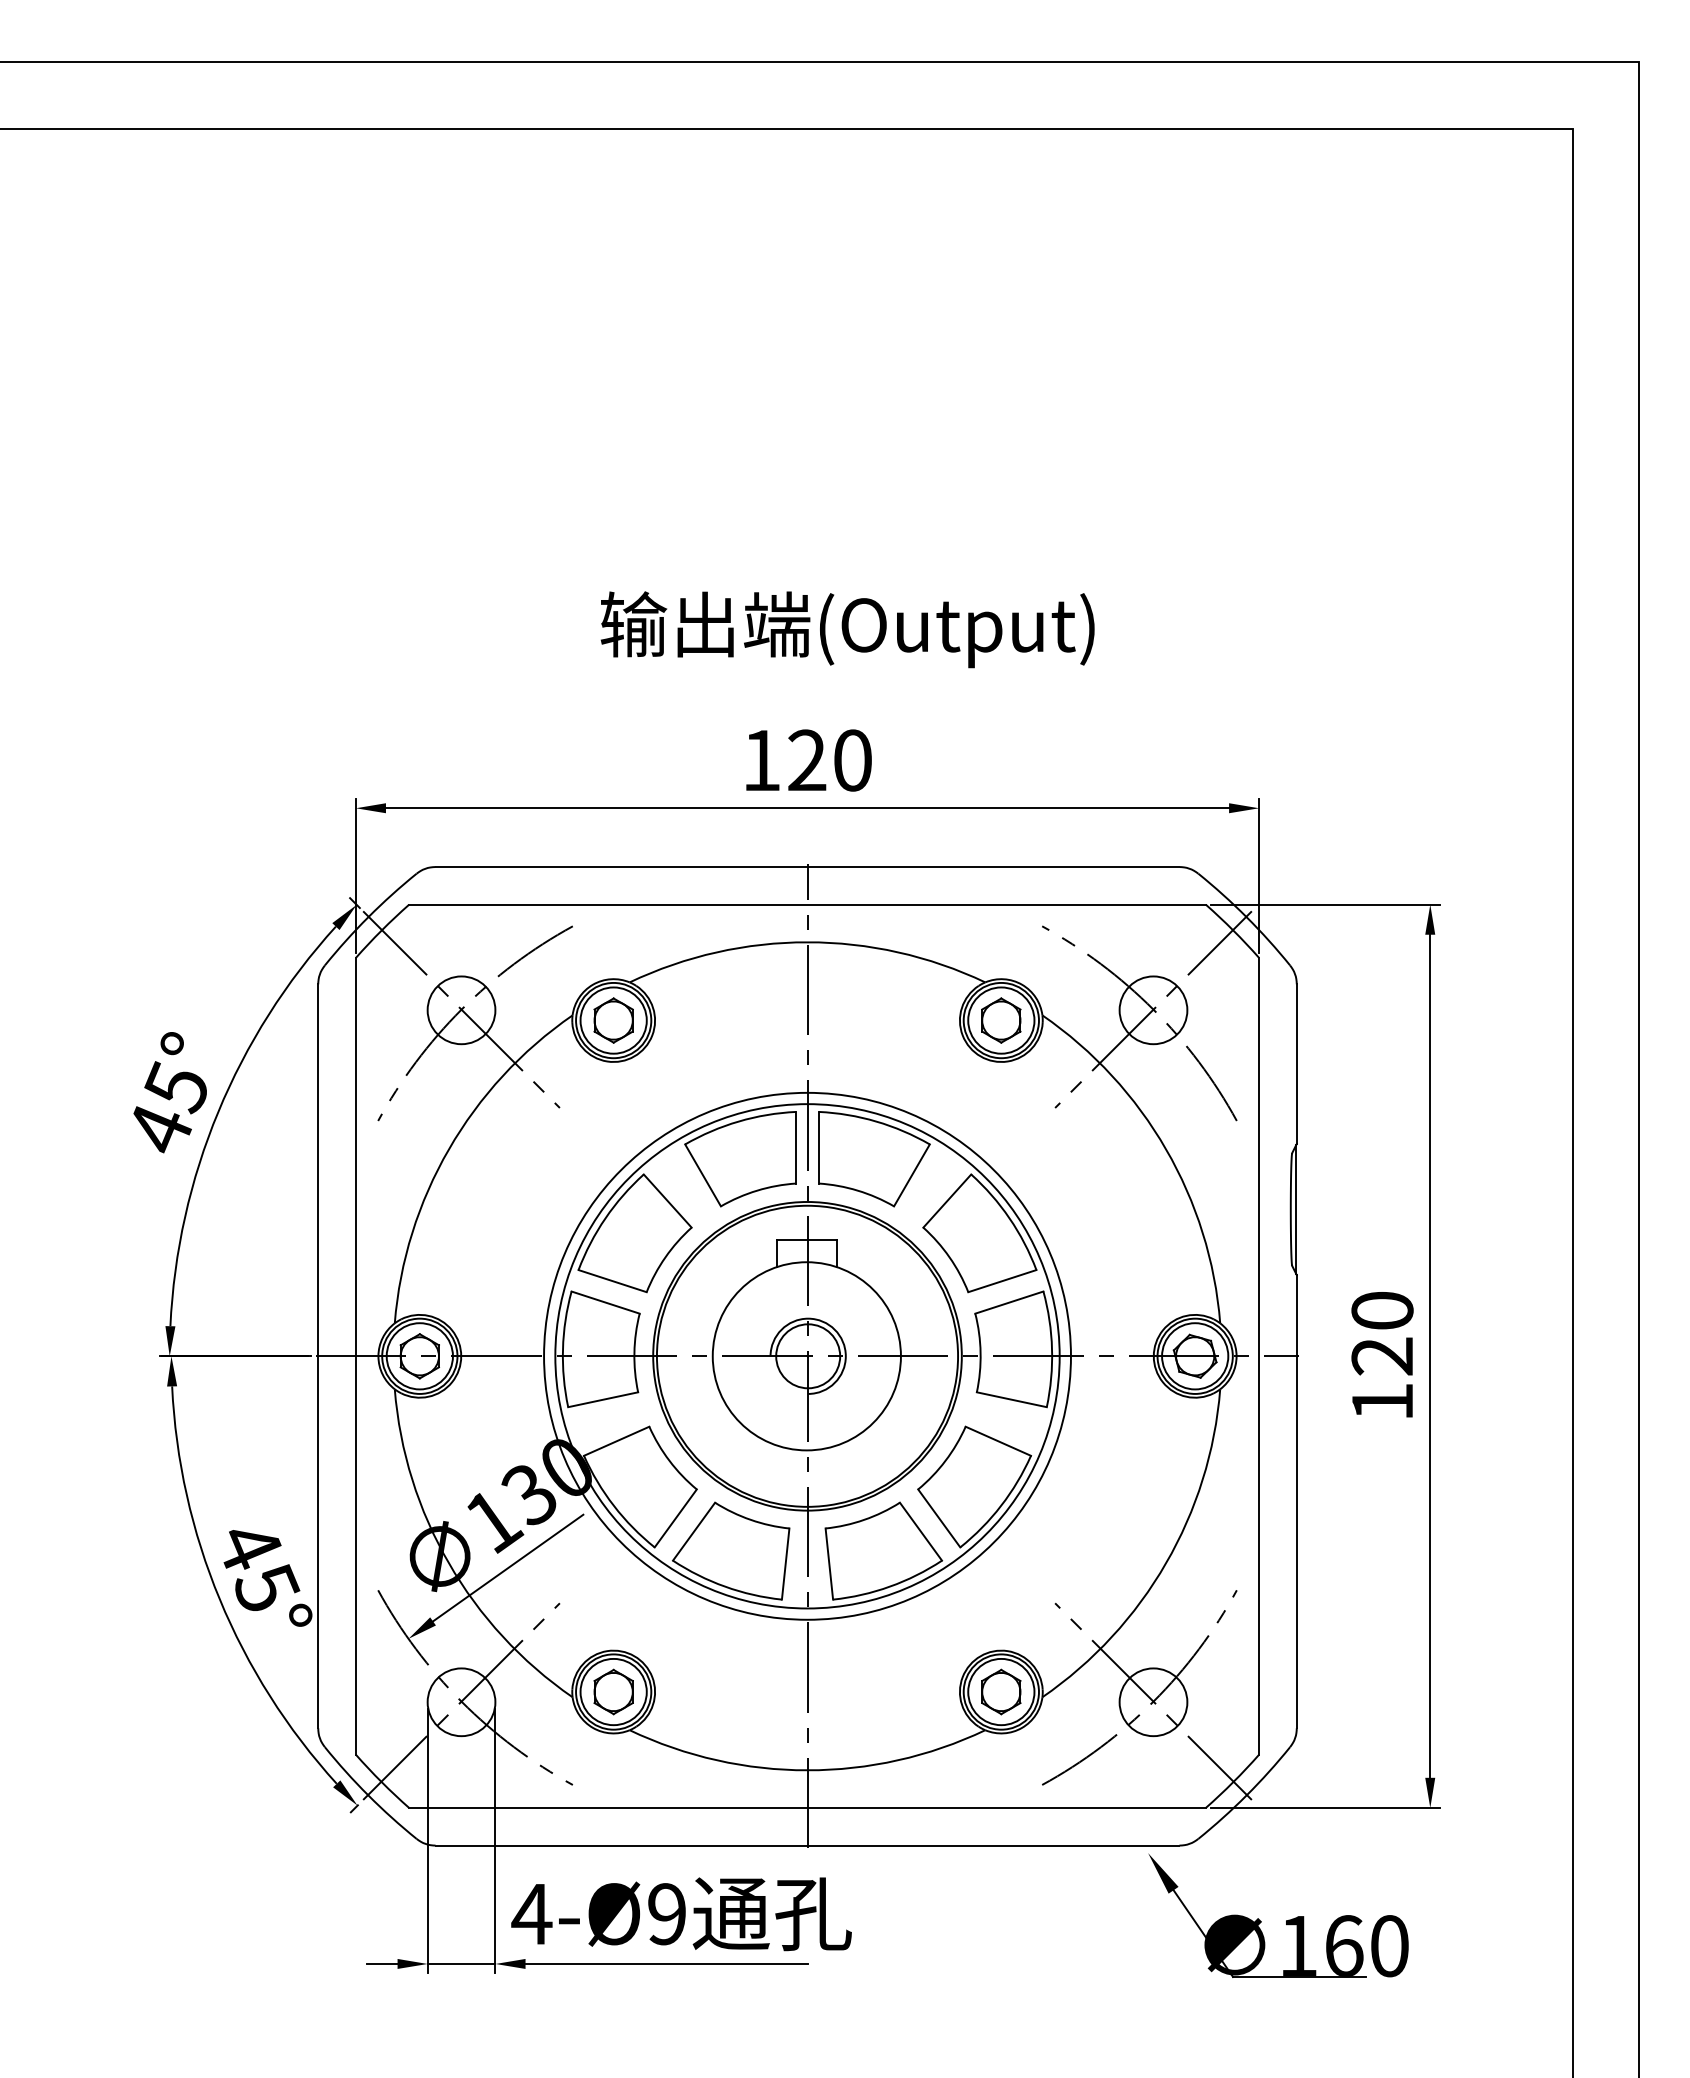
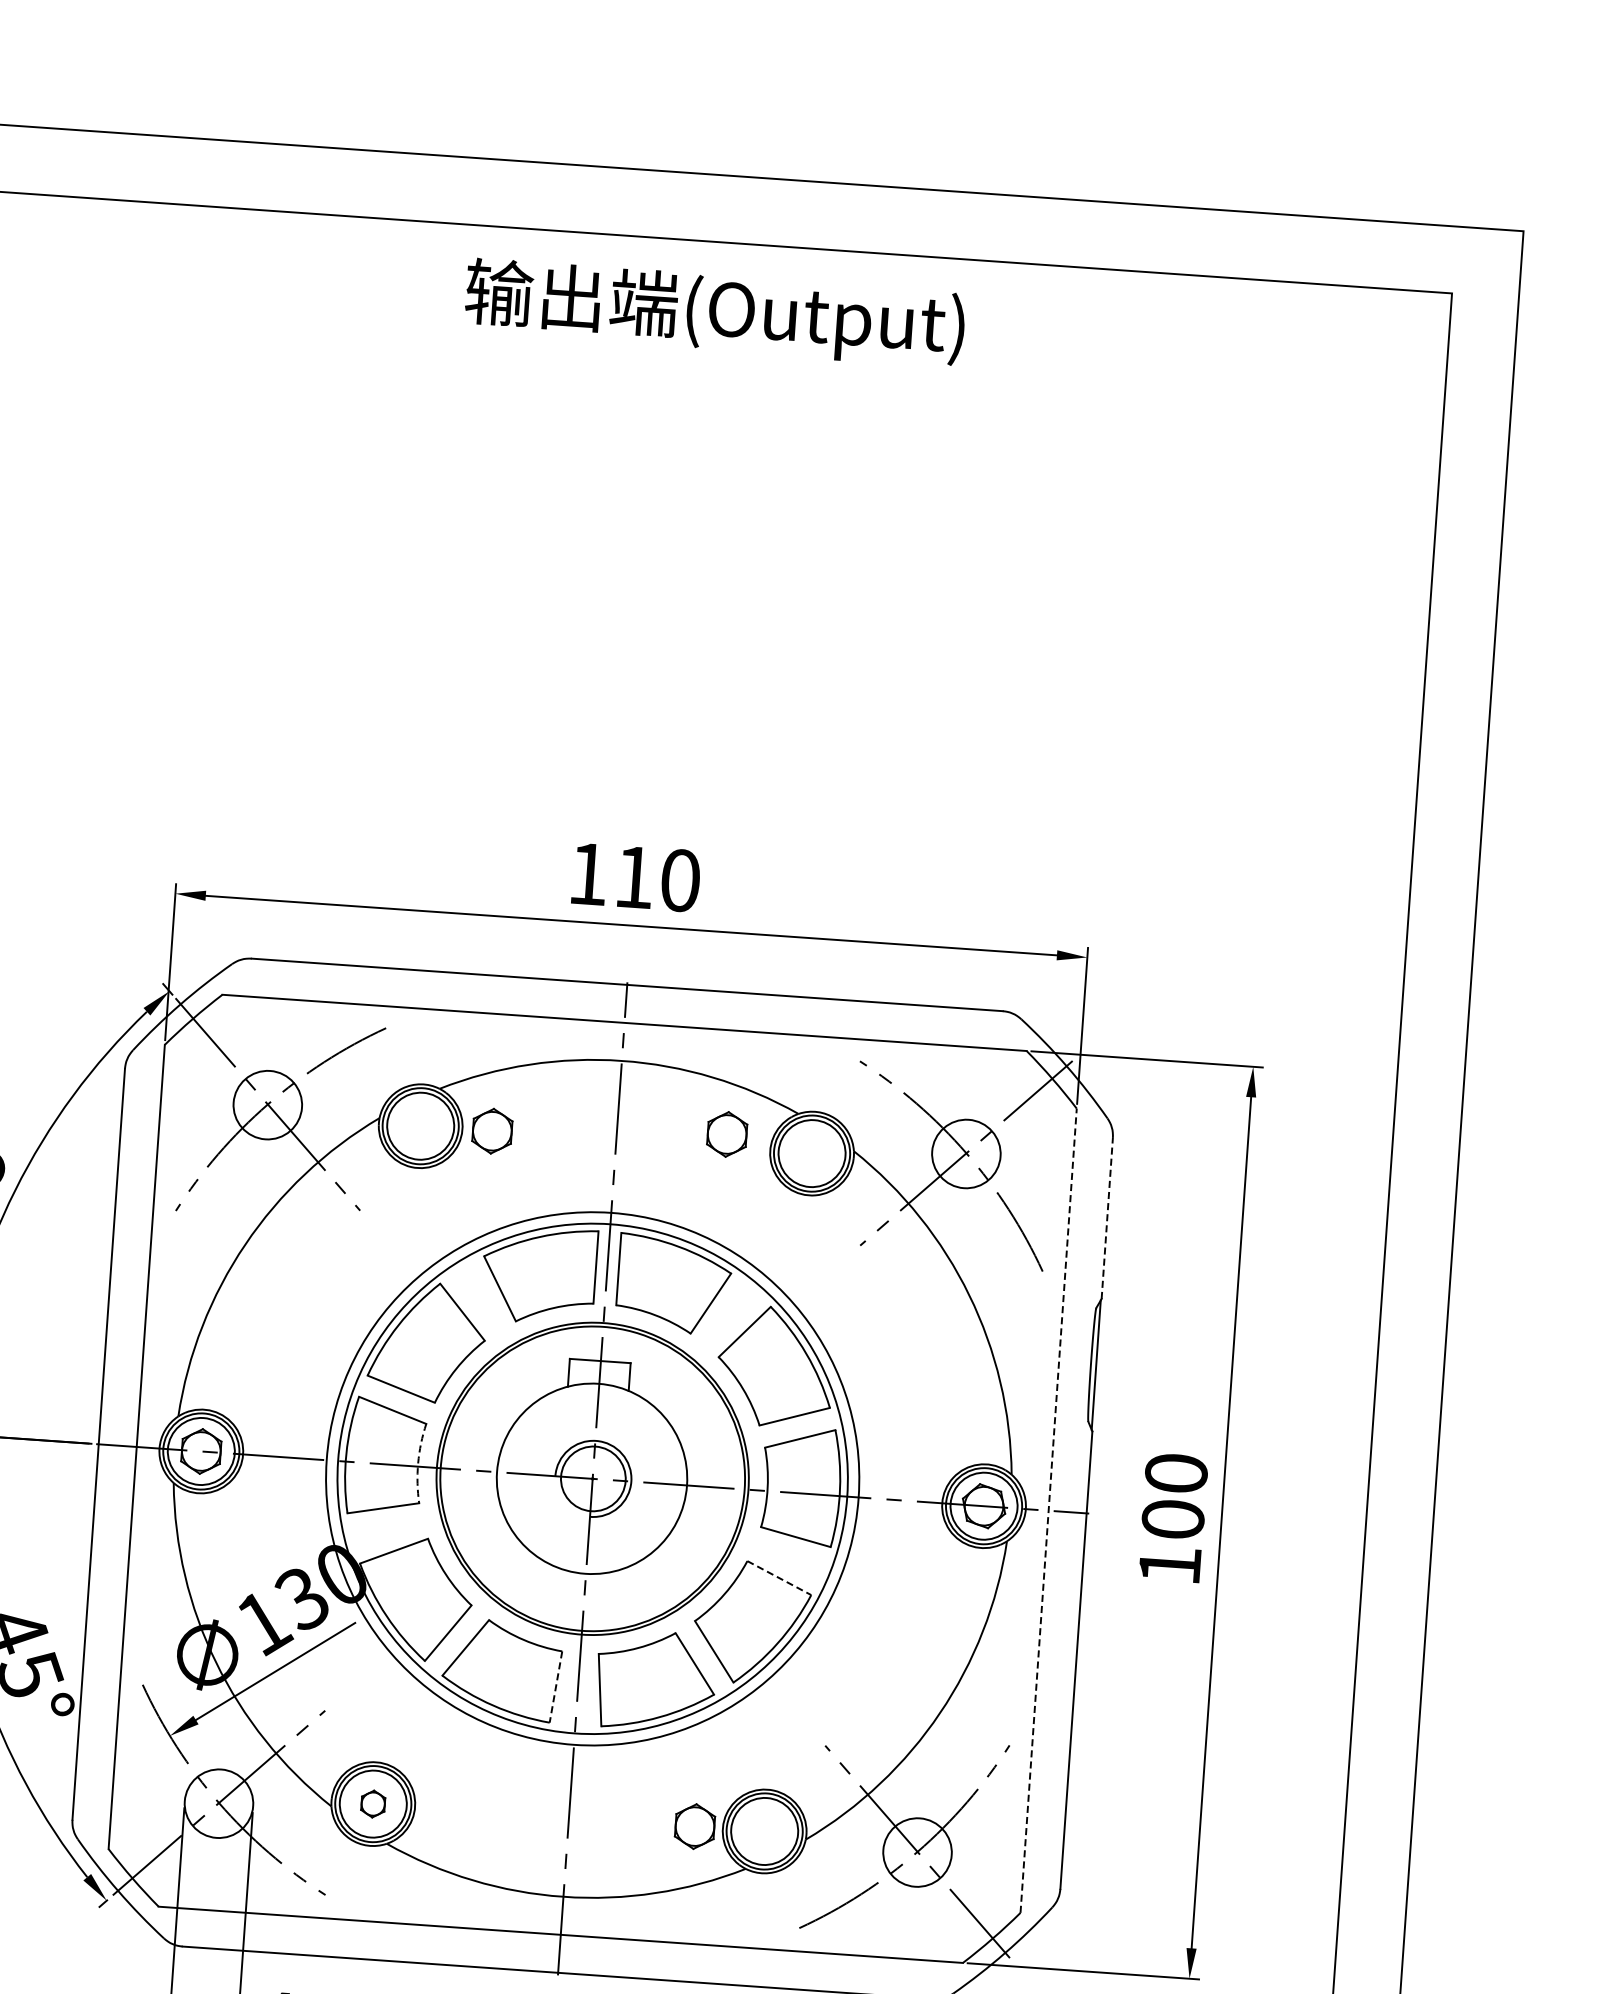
text: (847, 629) -> (714, 312), moved
text: (807, 759) -> (634, 876), 120 -> 110
part: (613, 1020) -> (492, 1131), moved
part: (1001, 1020) -> (727, 1134), moved
line: (1296, 1064) -> (1106, 1218), solid -> dashed
arc: (634, 1352) -> (418, 1462), solid -> dashed
line: (1259, 1355) -> (1049, 1509), solid -> dashed
text: (1382, 1356) -> (1173, 1519), 120 -> 100
line: (998, 1441) -> (779, 1578), solid -> dashed
line: (785, 1564) -> (555, 1687), solid -> dashed
part: (613, 1691) -> (373, 1803), size x0.6
part: (1001, 1691) -> (695, 1826), moved

